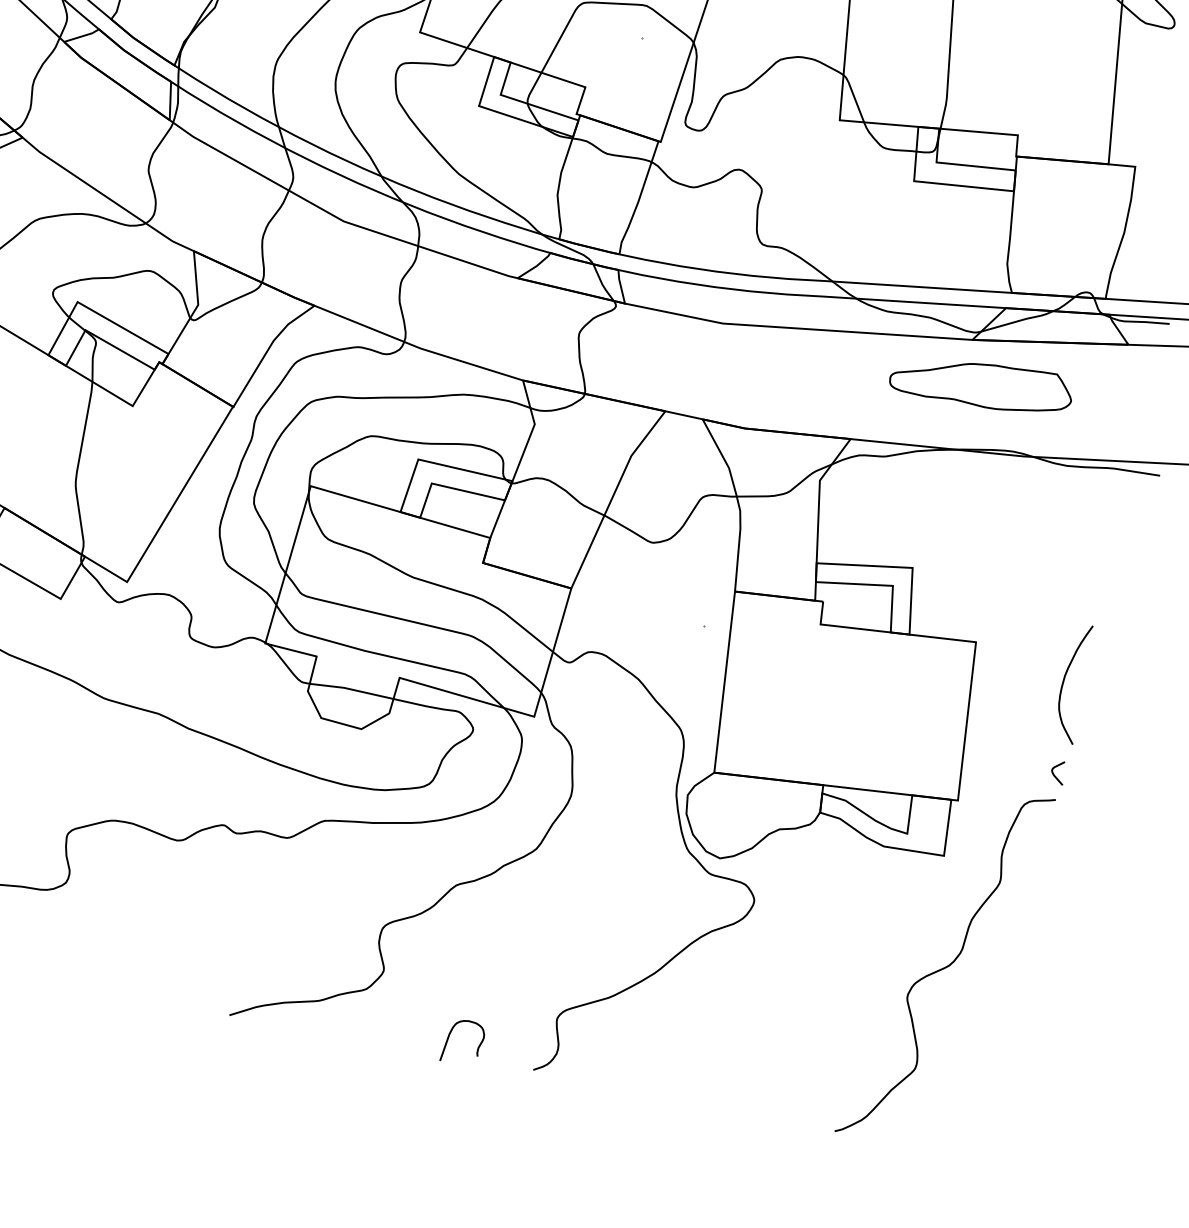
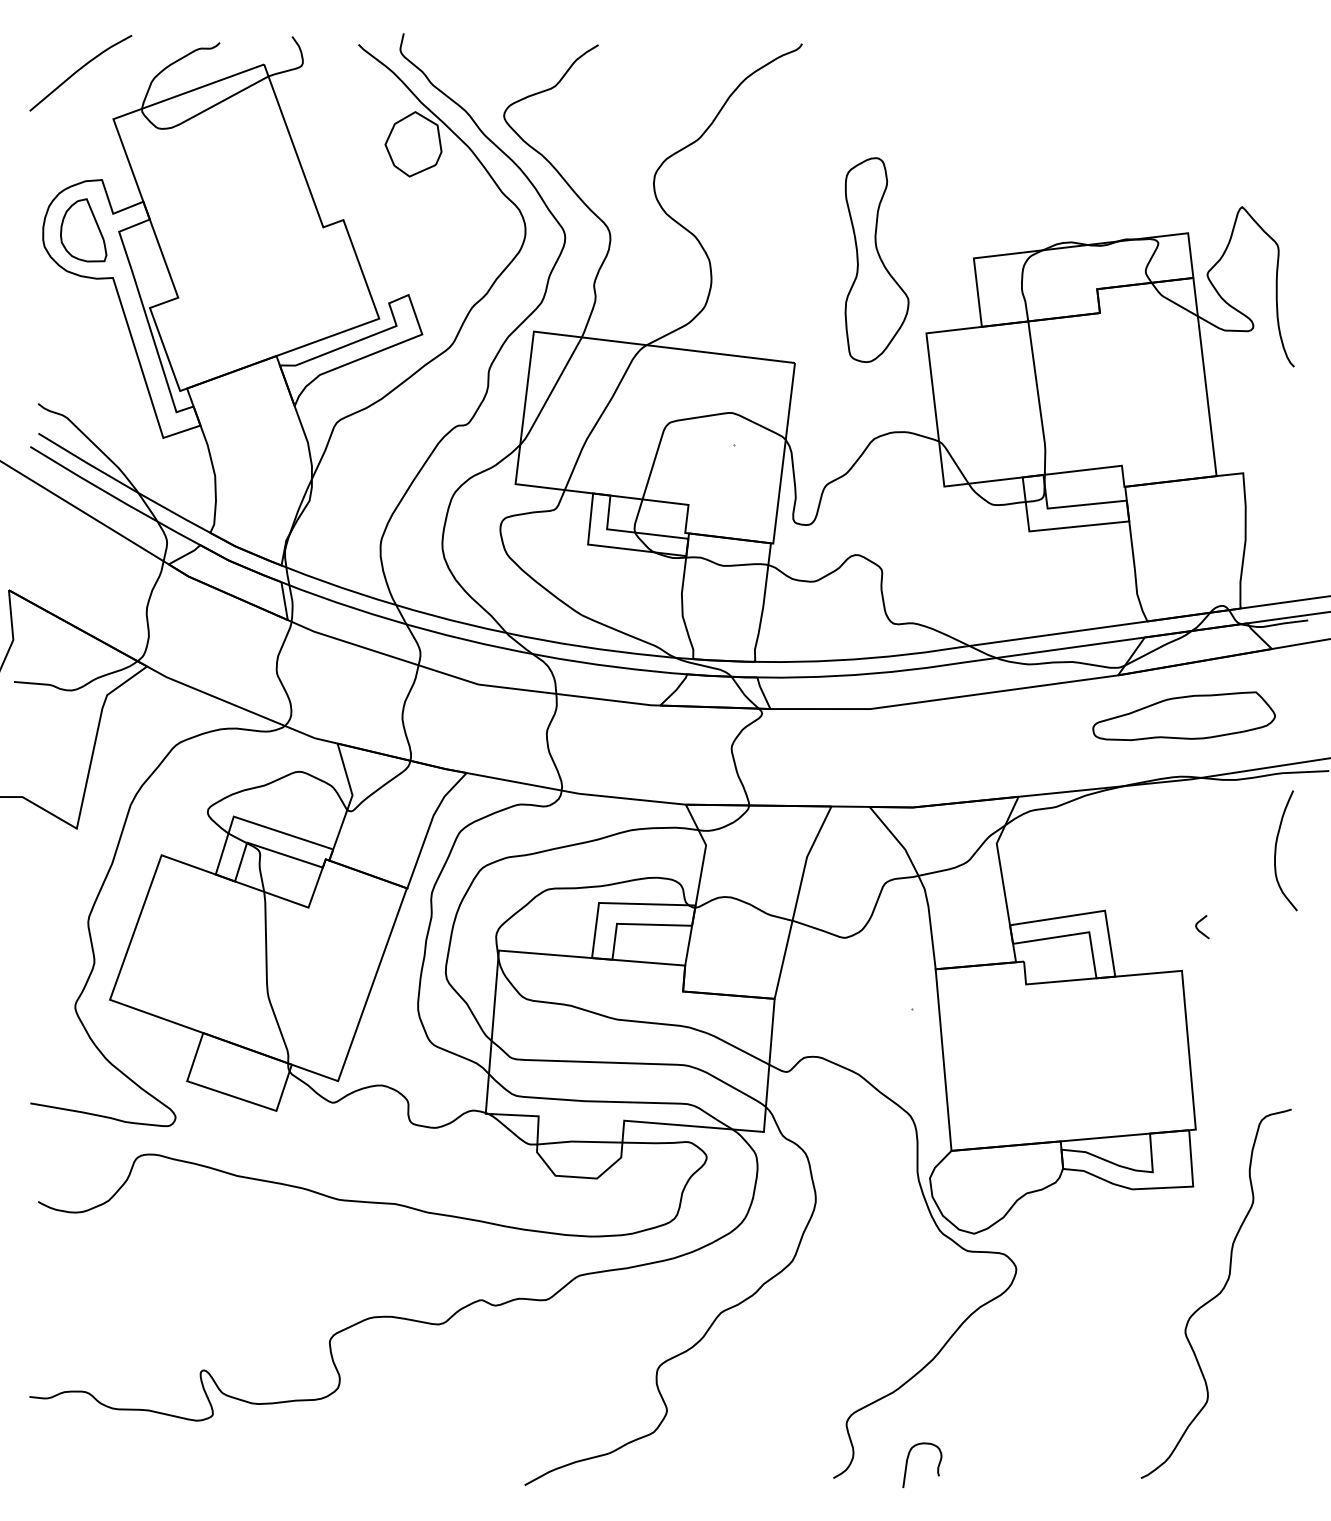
part: (981, 383) -> (1183, 716), moved
curve: (1064, 681) -> (1276, 850), moved
curve: (1054, 774) -> (1199, 929), moved
curve: (448, 1039) -> (907, 1465), moved

